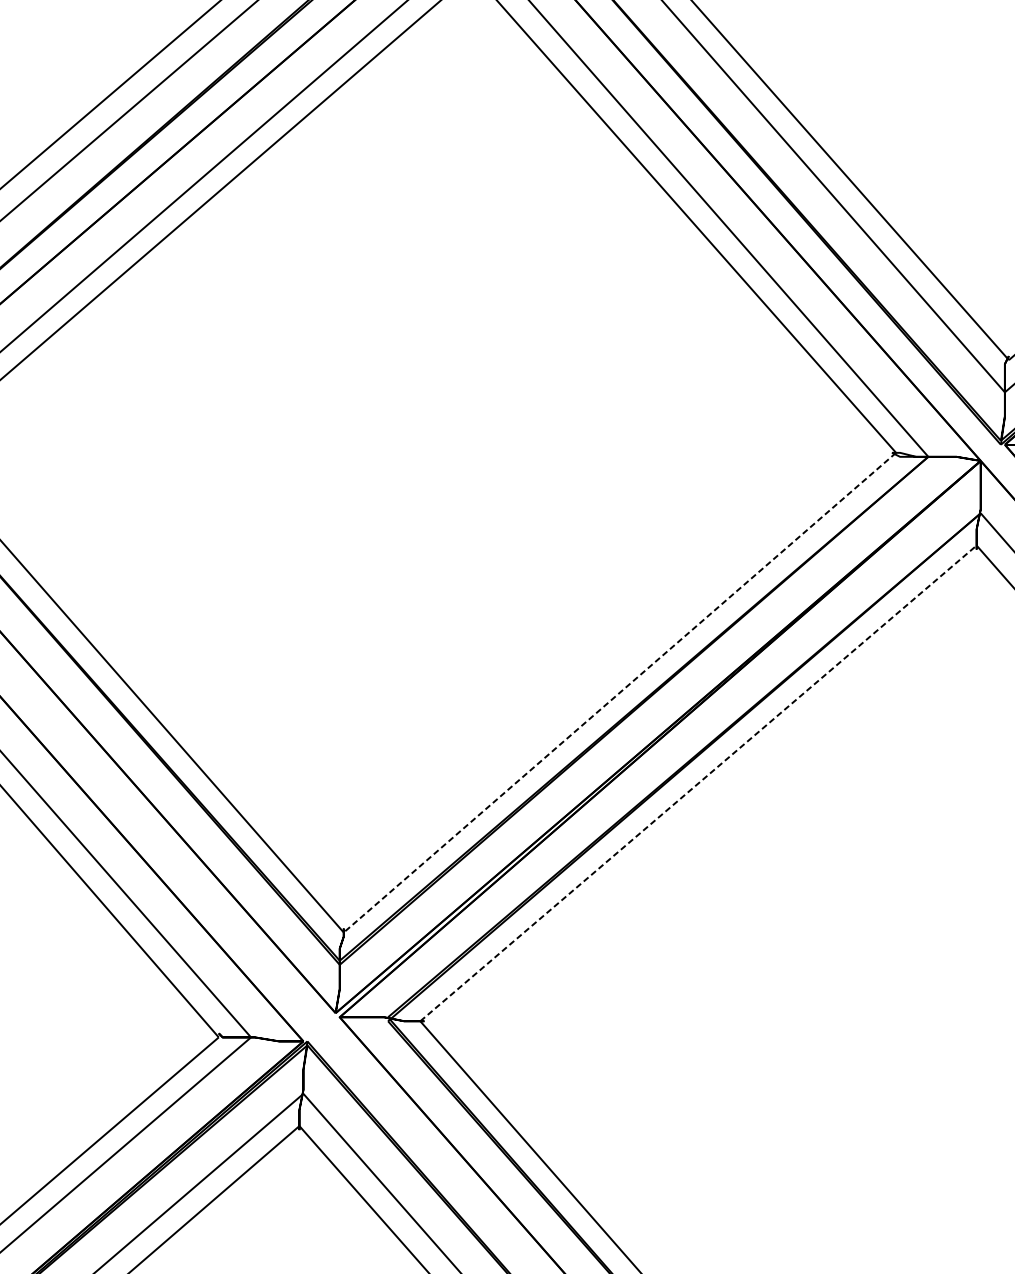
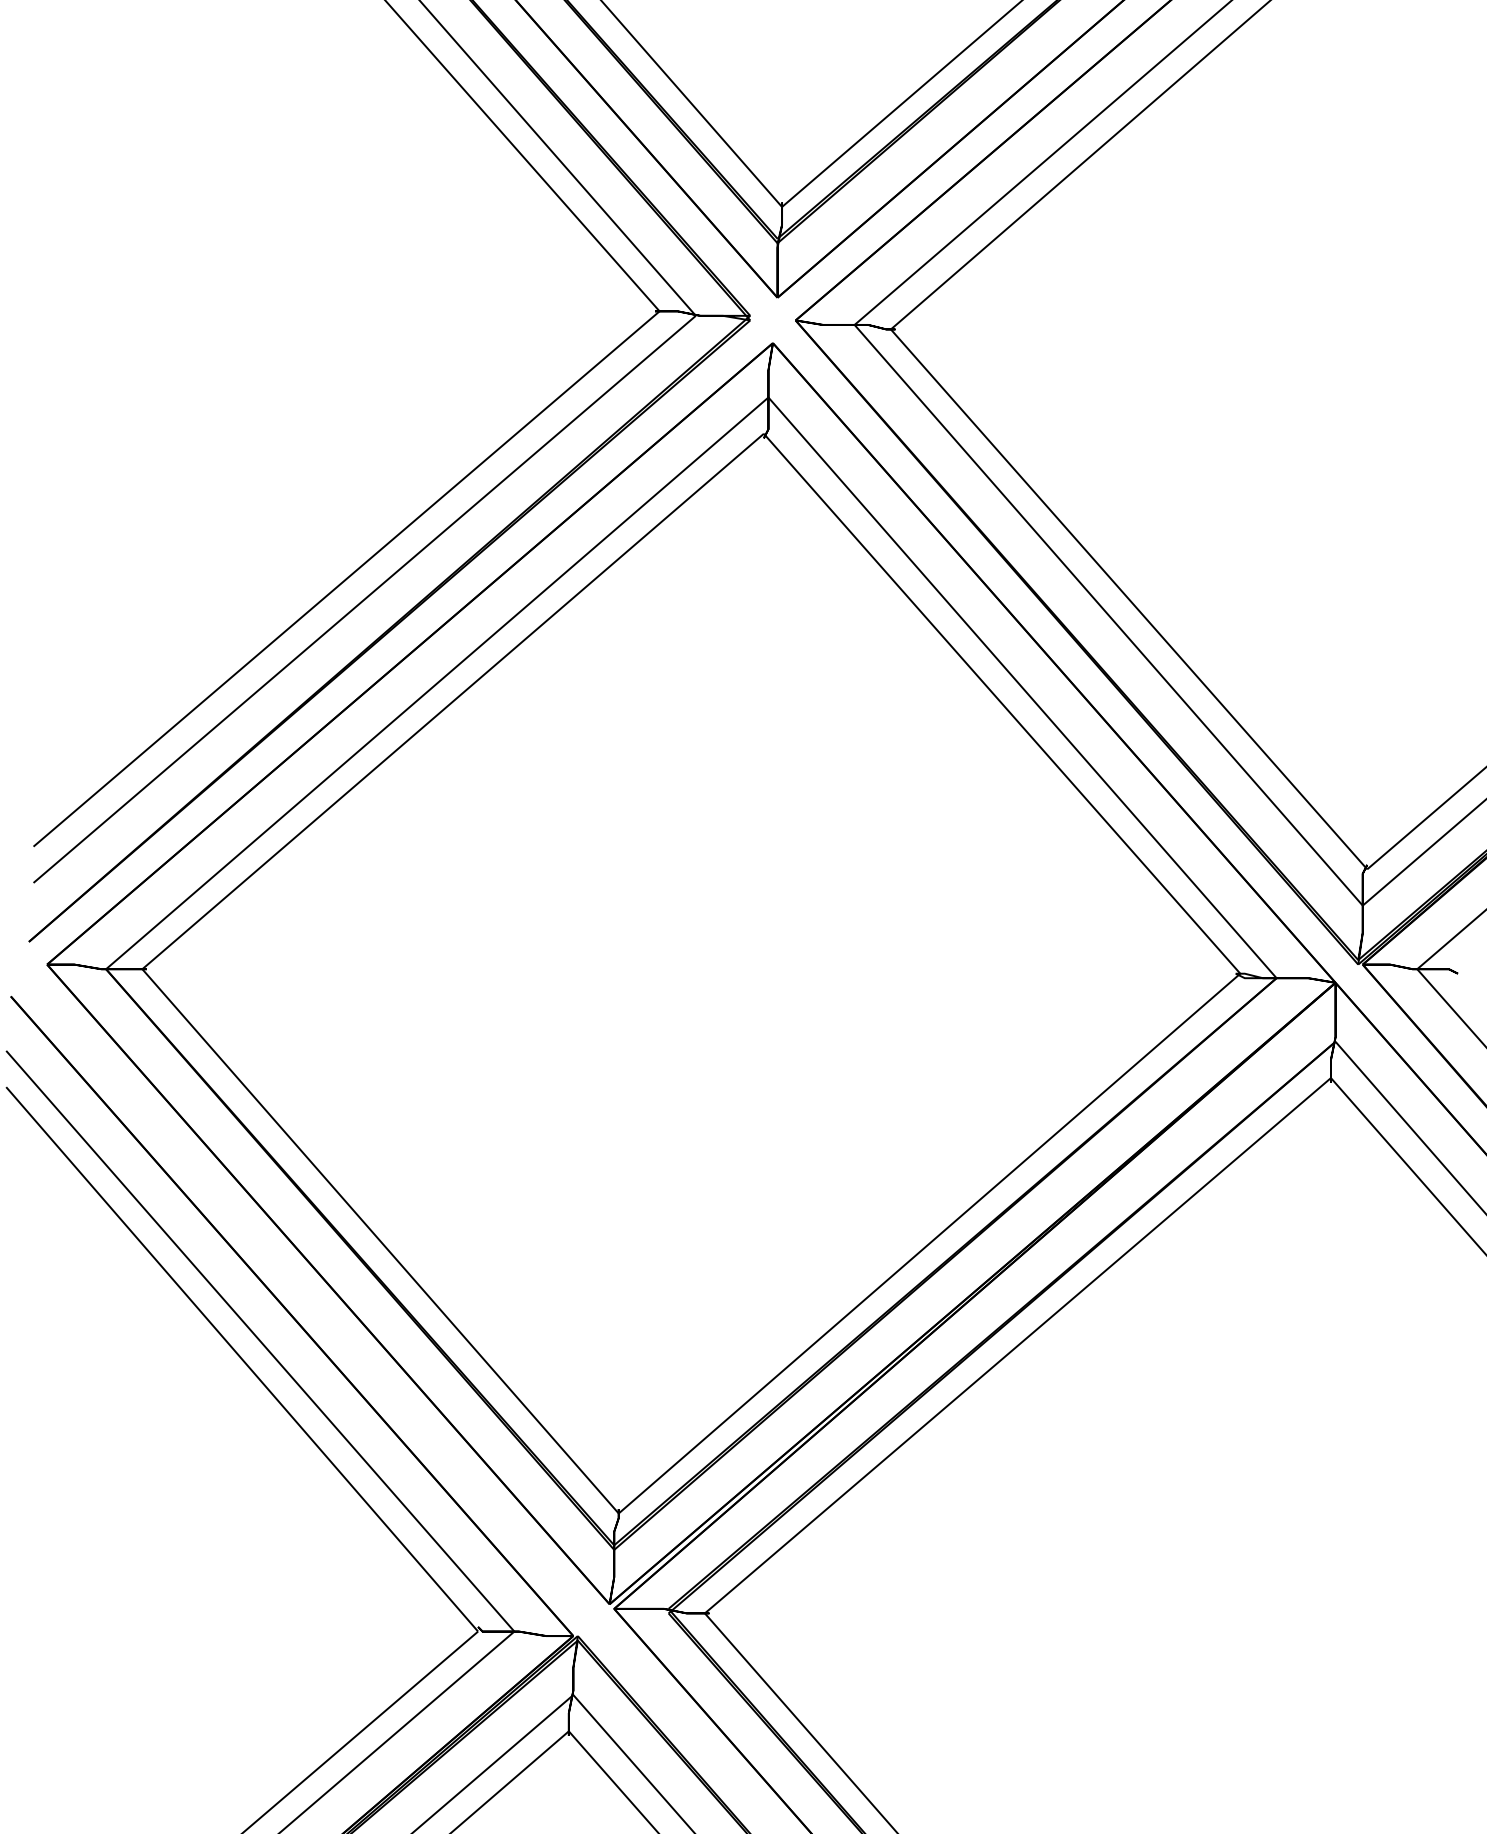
line: (619, 692) -> (929, 1243), dashed -> solid
line: (698, 783) -> (1017, 1345), dashed -> solid

